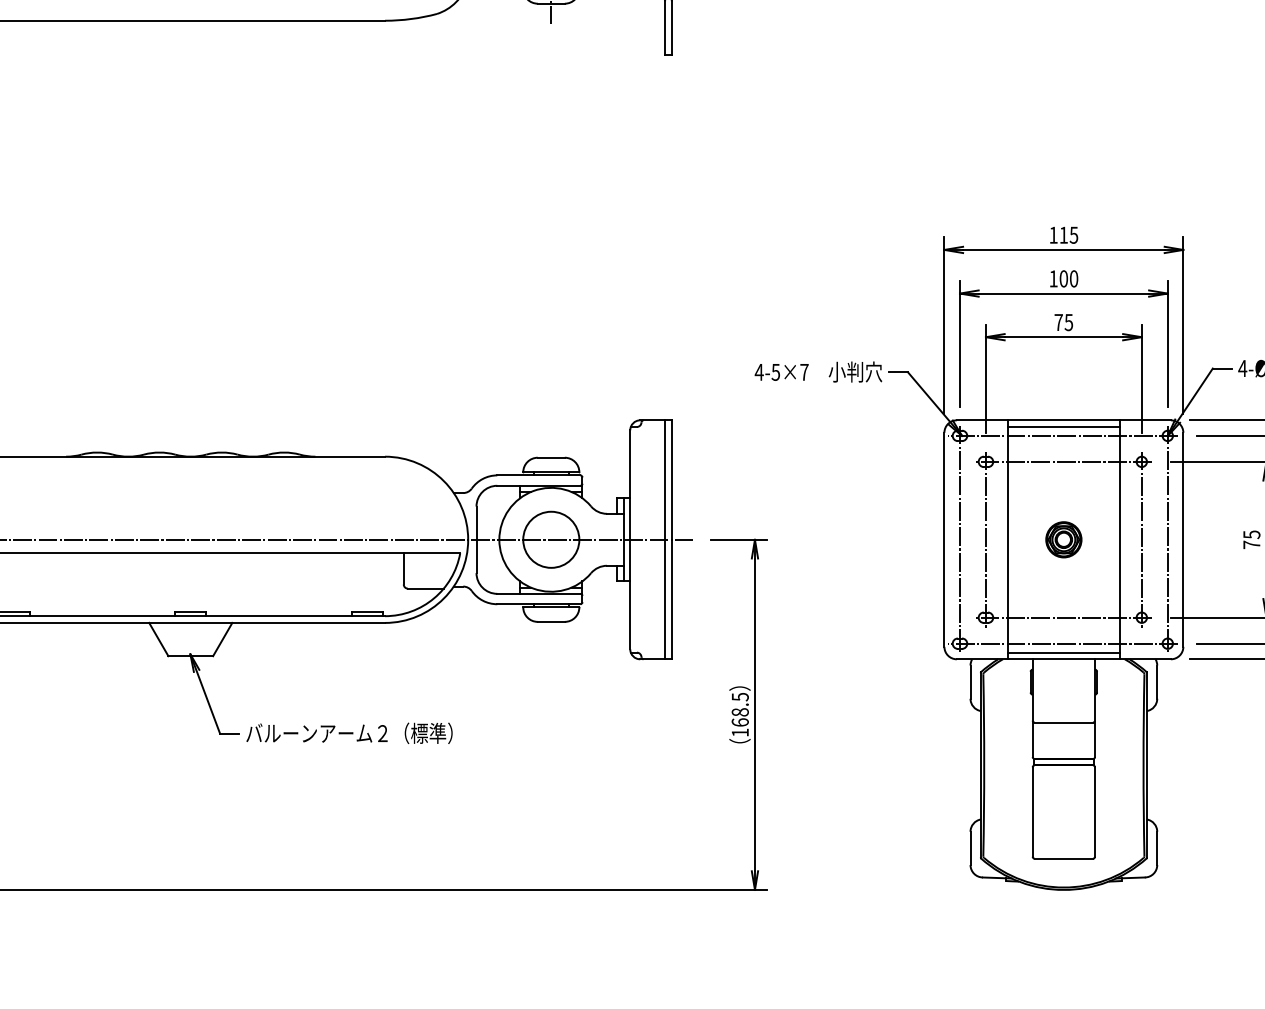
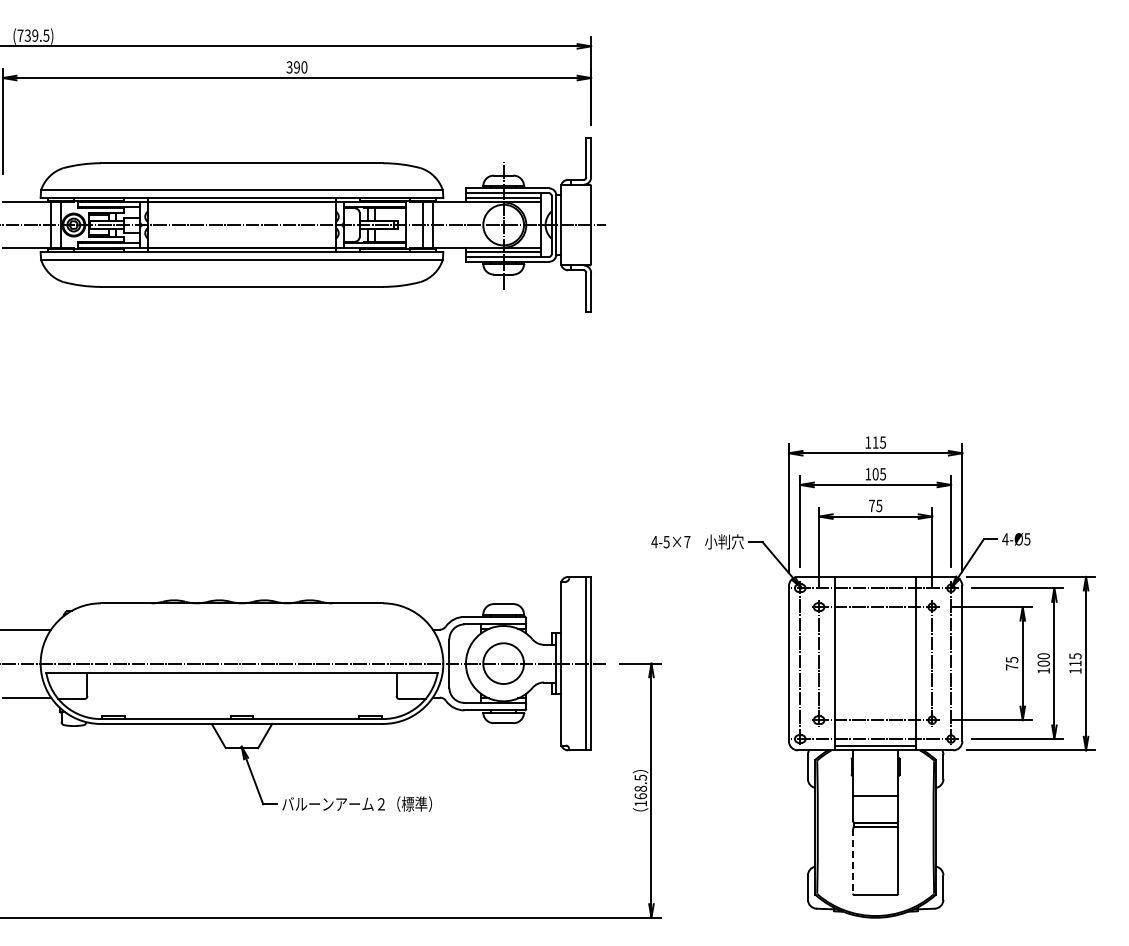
text: (1074, 279) -> (883, 474), 100 -> 105
line: (1063, 426) -> (875, 581), removed
part: (1063, 539) -> (875, 663), removed
line: (1033, 812) -> (853, 861), solid -> dashed

